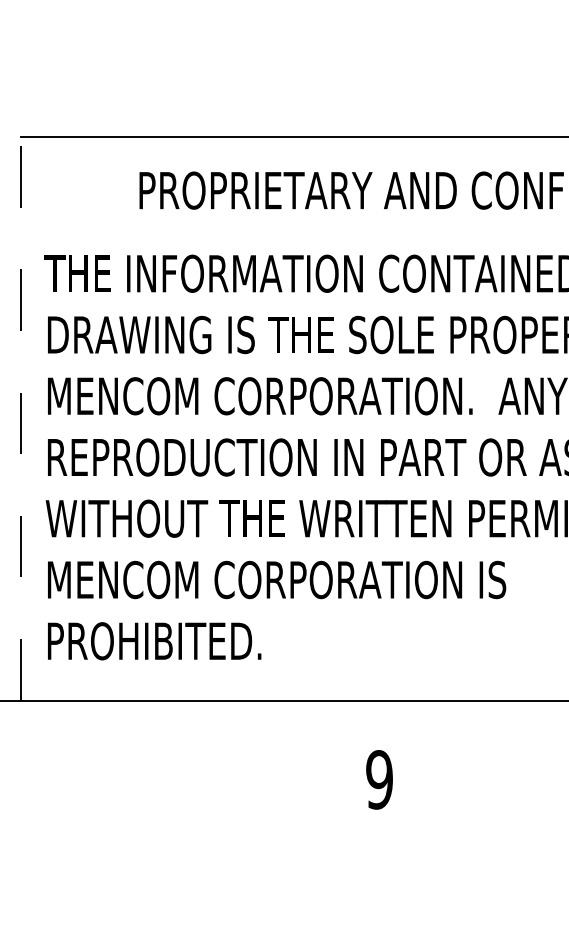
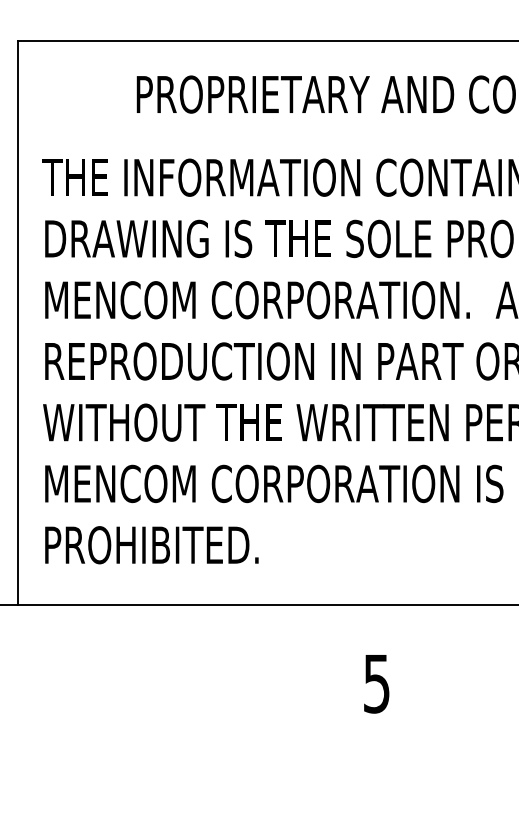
line: (20, 418) -> (17, 322), dashed -> solid
text: (379, 779) -> (376, 683), 9 -> 5

